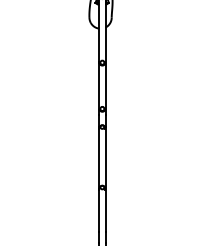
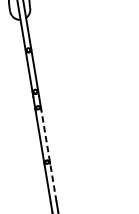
line: (105, 179) -> (48, 154), solid -> dashed

